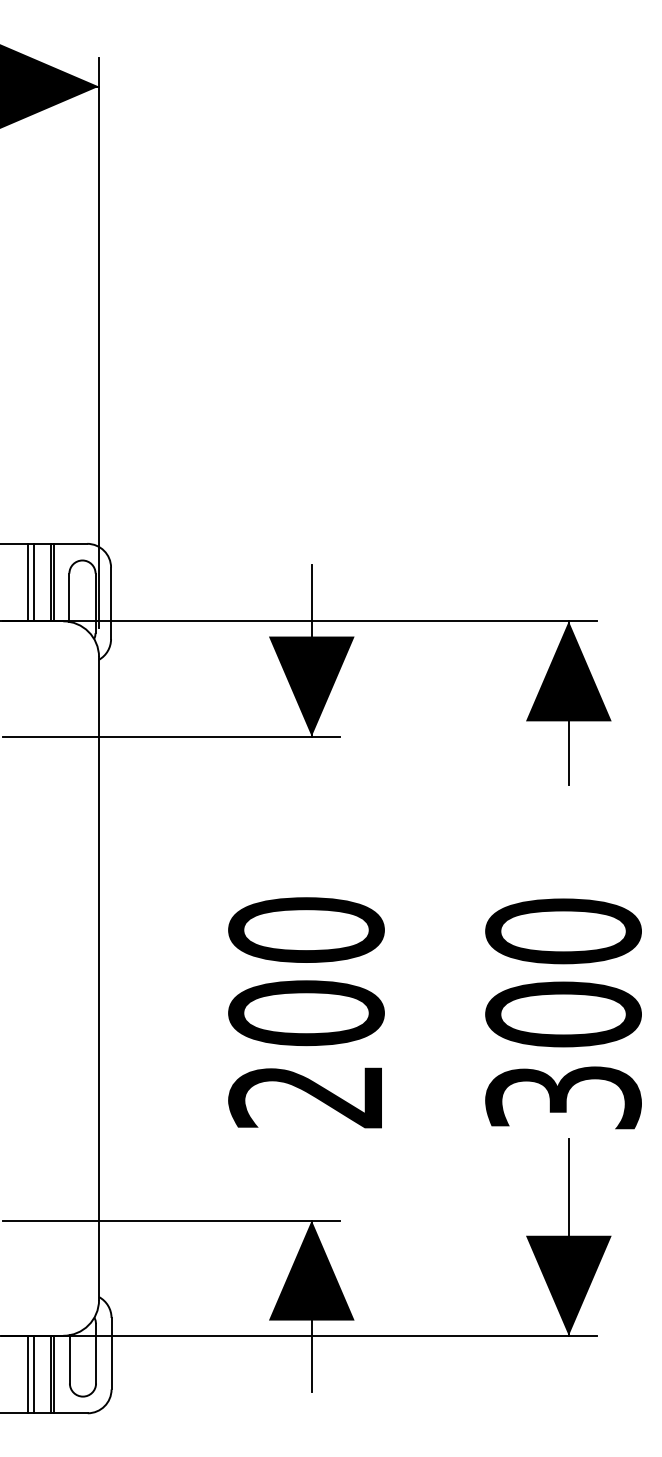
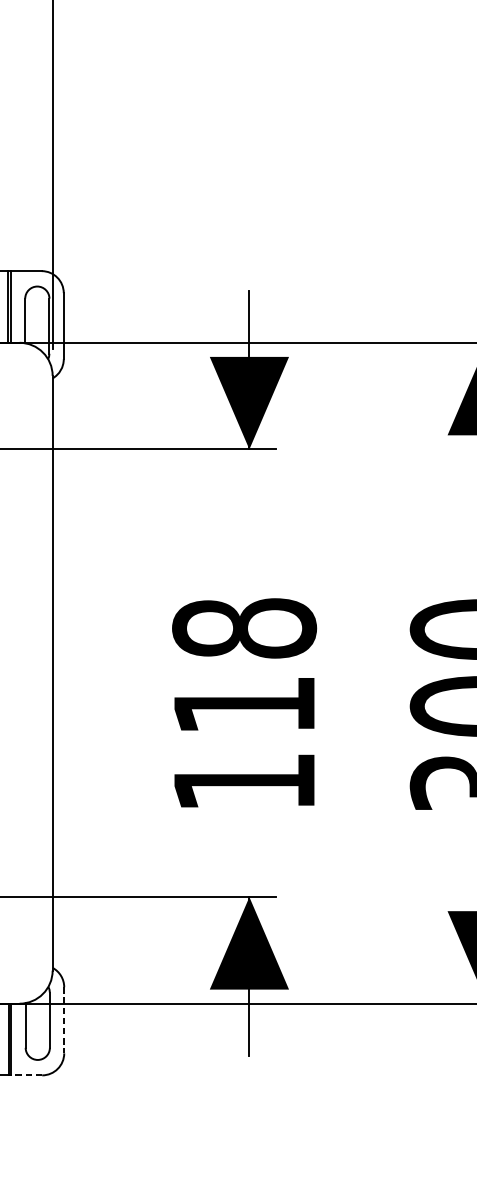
text: (306, 1012) -> (244, 704), 200 -> 118
line: (111, 1353) -> (64, 1020), solid -> dashed
line: (70, 1413) -> (26, 1075), solid -> dashed

